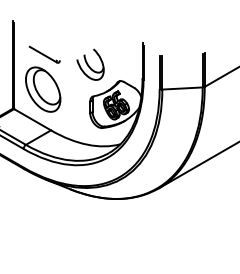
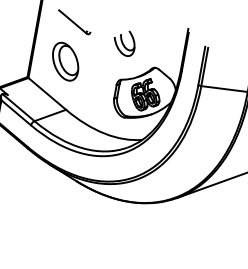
part: (90, 64) -> (124, 42), size x0.7
part: (43, 89) -> (65, 61), size x0.7

